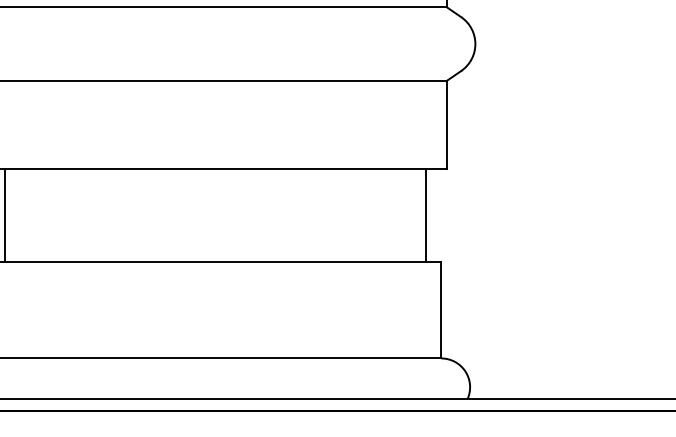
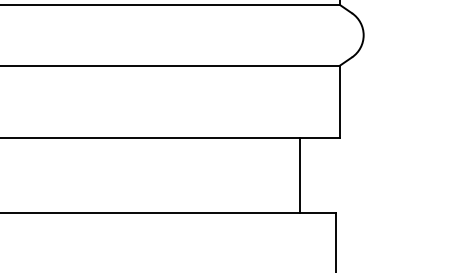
line: (425, 215) -> (300, 175), moved

